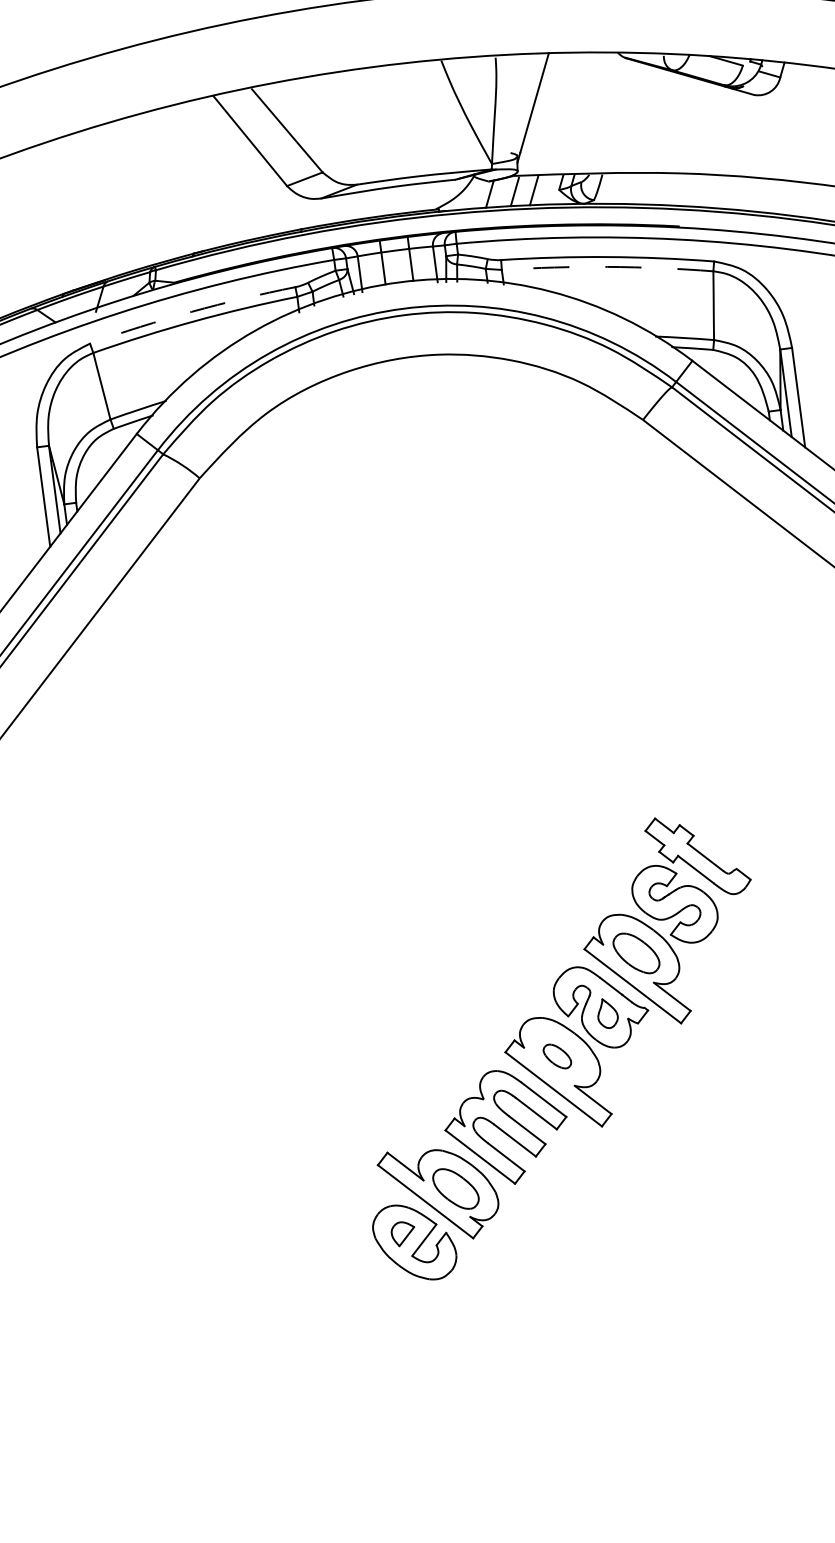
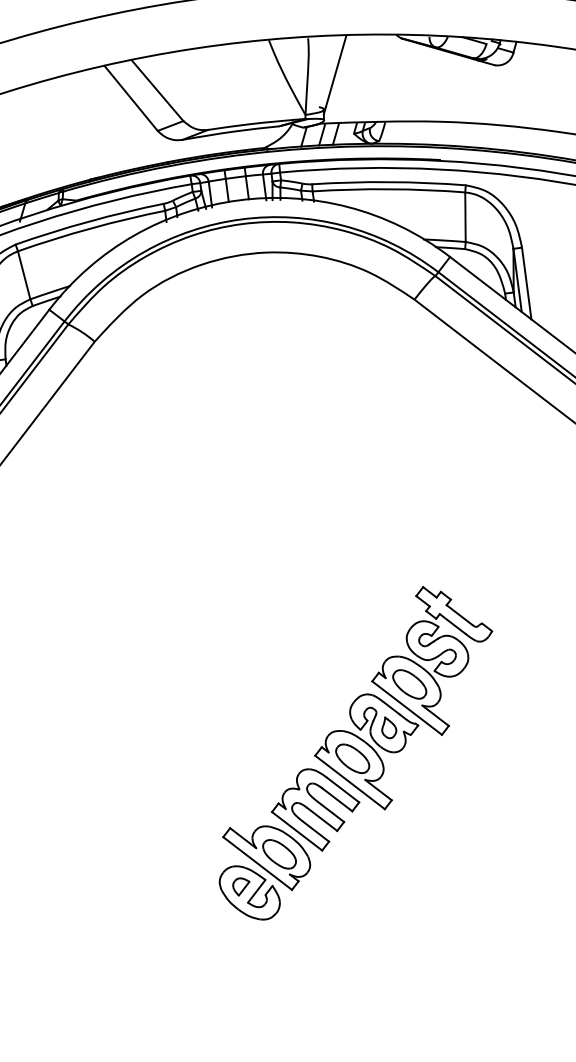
arc: (607, 266) -> (388, 188), dashed -> solid
arc: (191, 311) -> (88, 221), dashed -> solid
part: (557, 1056) -> (352, 758), size x1.67

